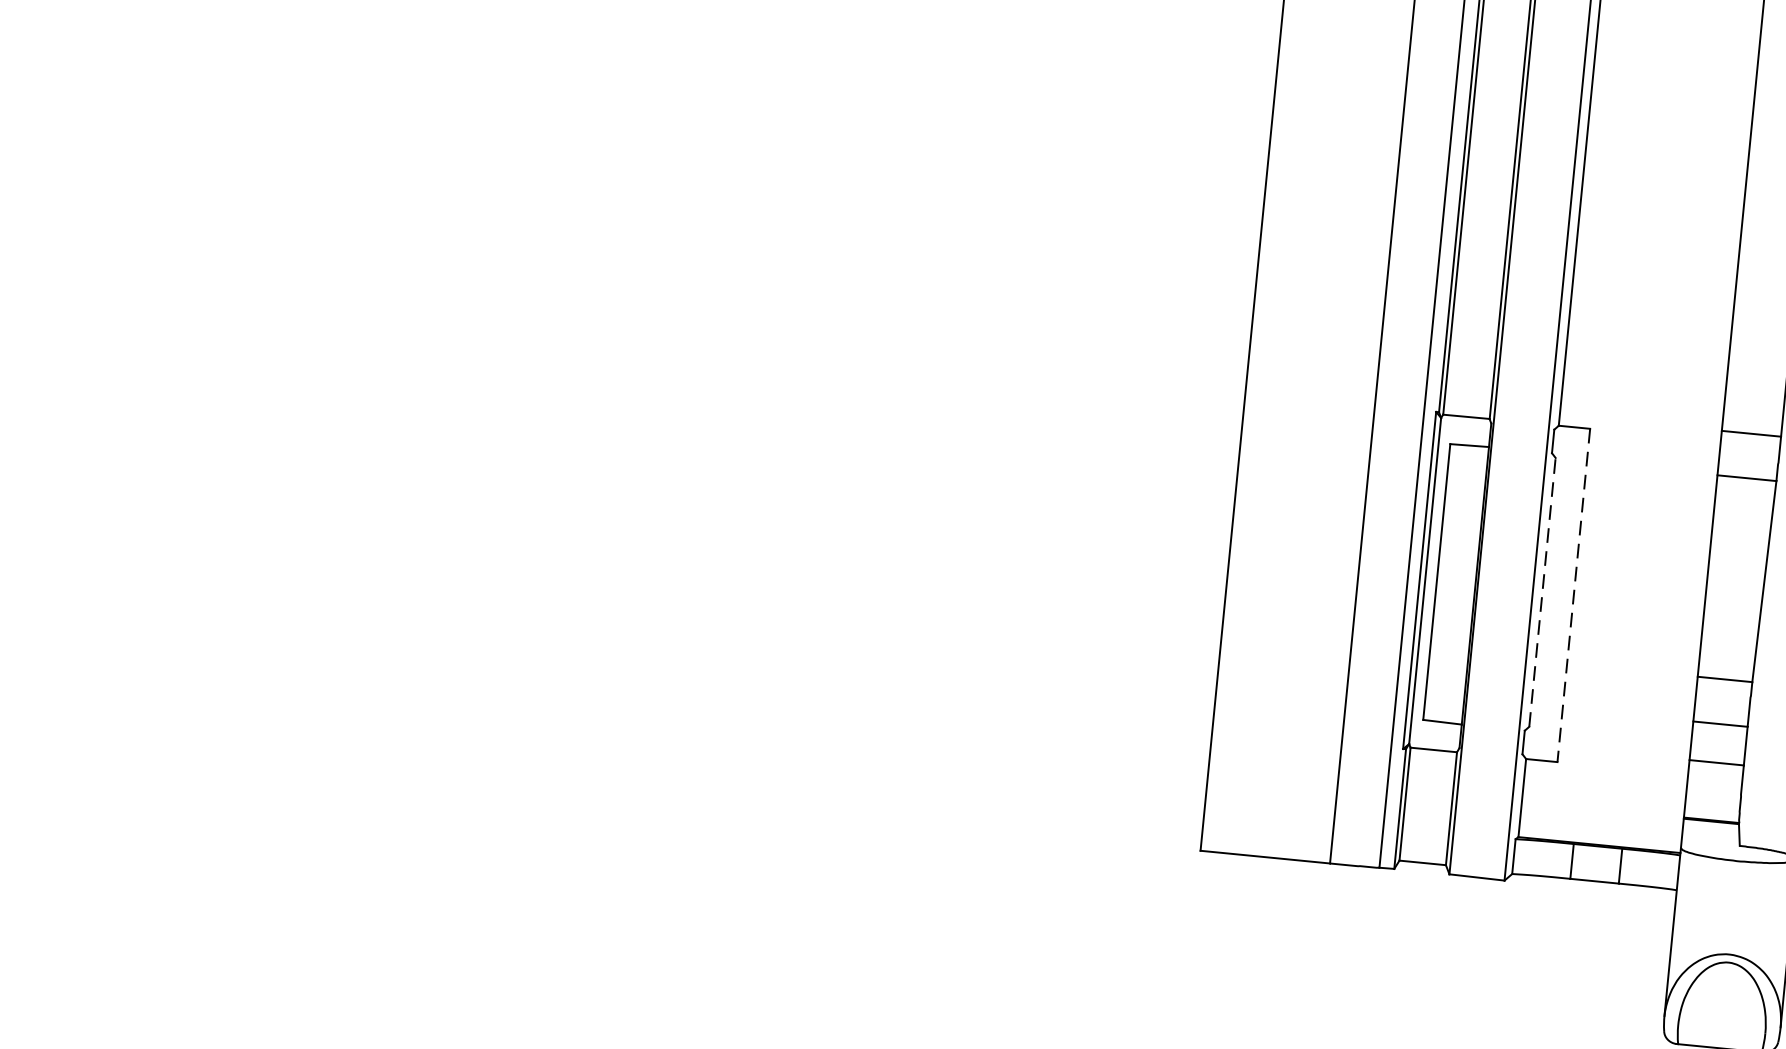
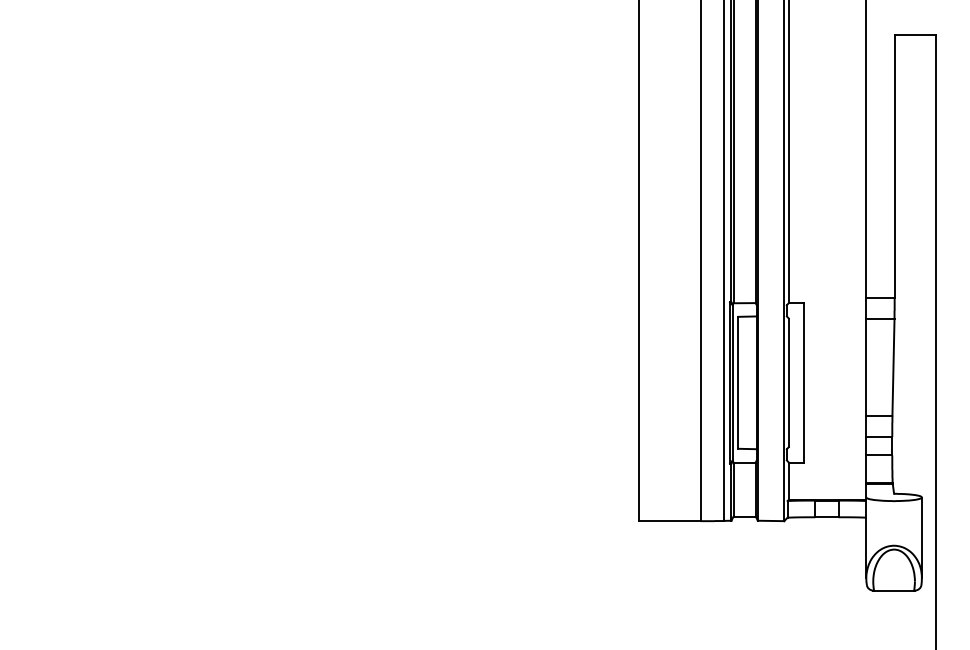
line: (1541, 591) -> (788, 382), dashed -> solid
line: (1573, 594) -> (803, 382), dashed -> solid

